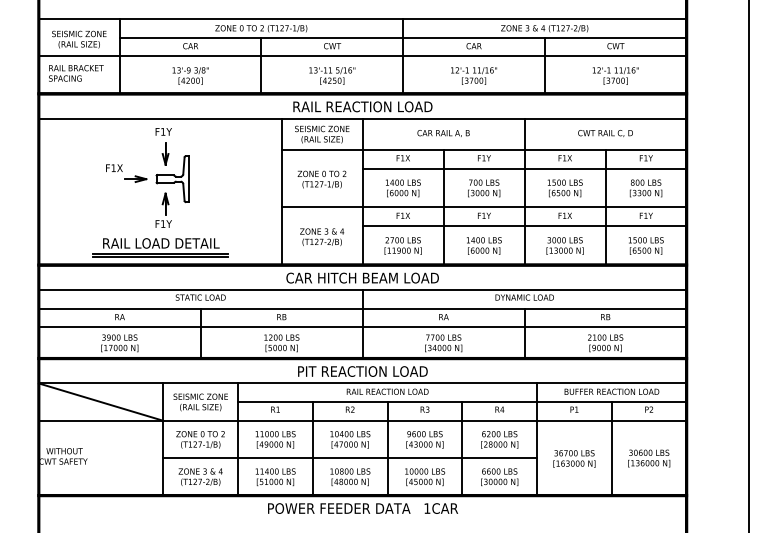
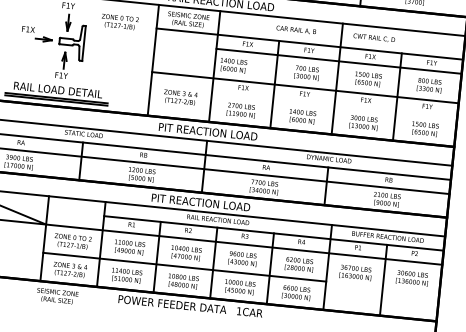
text: (443, 133) -> (296, 30), moved
text: (605, 133) -> (374, 38), moved
text: (321, 179) -> (119, 22), moved
text: (403, 188) -> (233, 65), moved
line: (524, 226) -> (334, 105), removed
text: (362, 277) -> (207, 131), CAR HITCH BEAM LOAD -> PIT REACTION LOAD
text: (200, 402) -> (57, 296), moved
text: (574, 458) -> (355, 272), moved
text: (649, 458) -> (412, 278), moved

